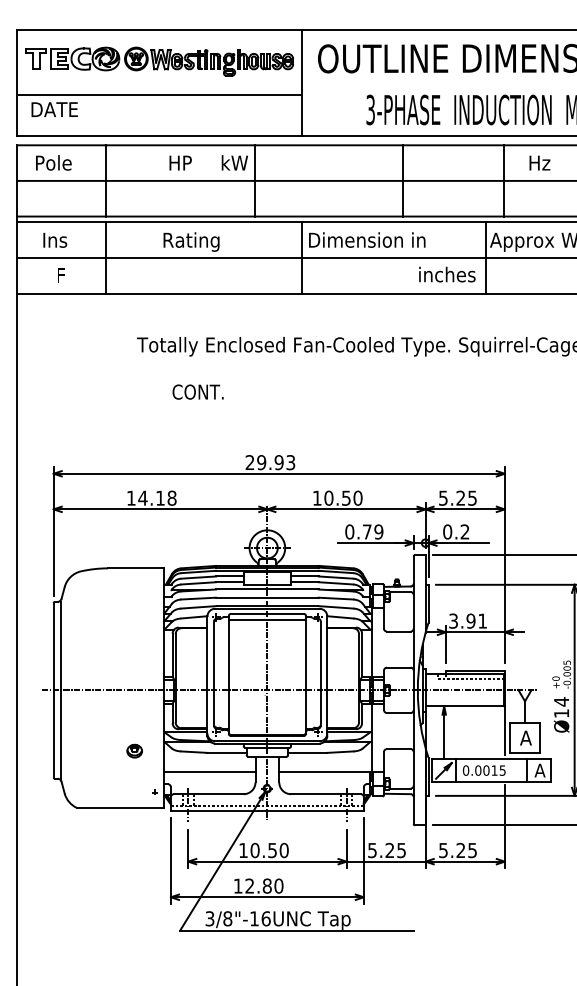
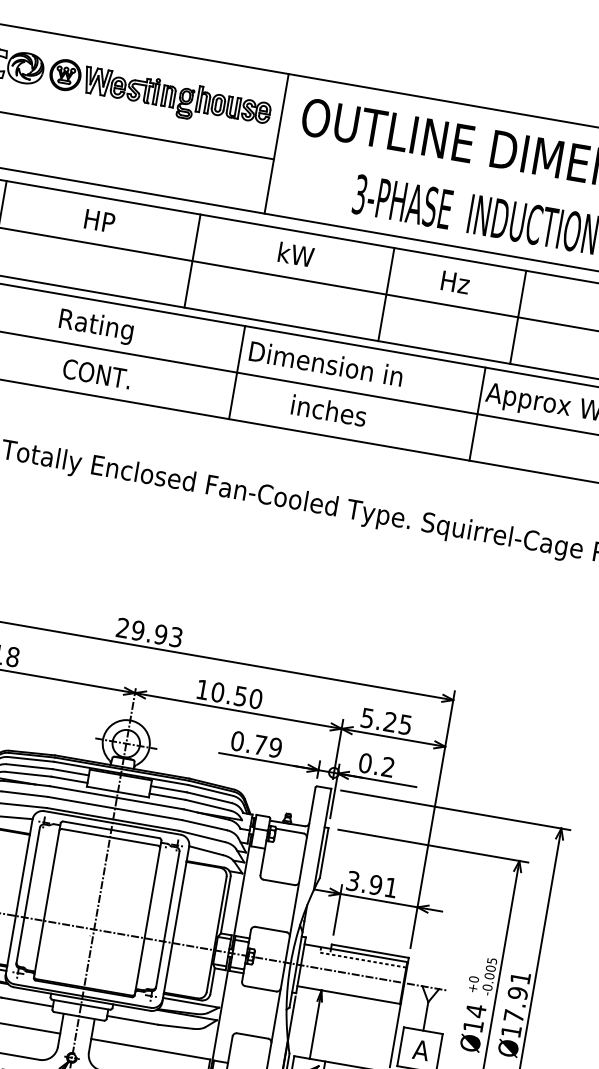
text: (234, 162) -> (295, 254), moved
text: (539, 162) -> (455, 281), moved
text: (447, 274) -> (329, 410), moved
text: (197, 391) -> (96, 373), moved

